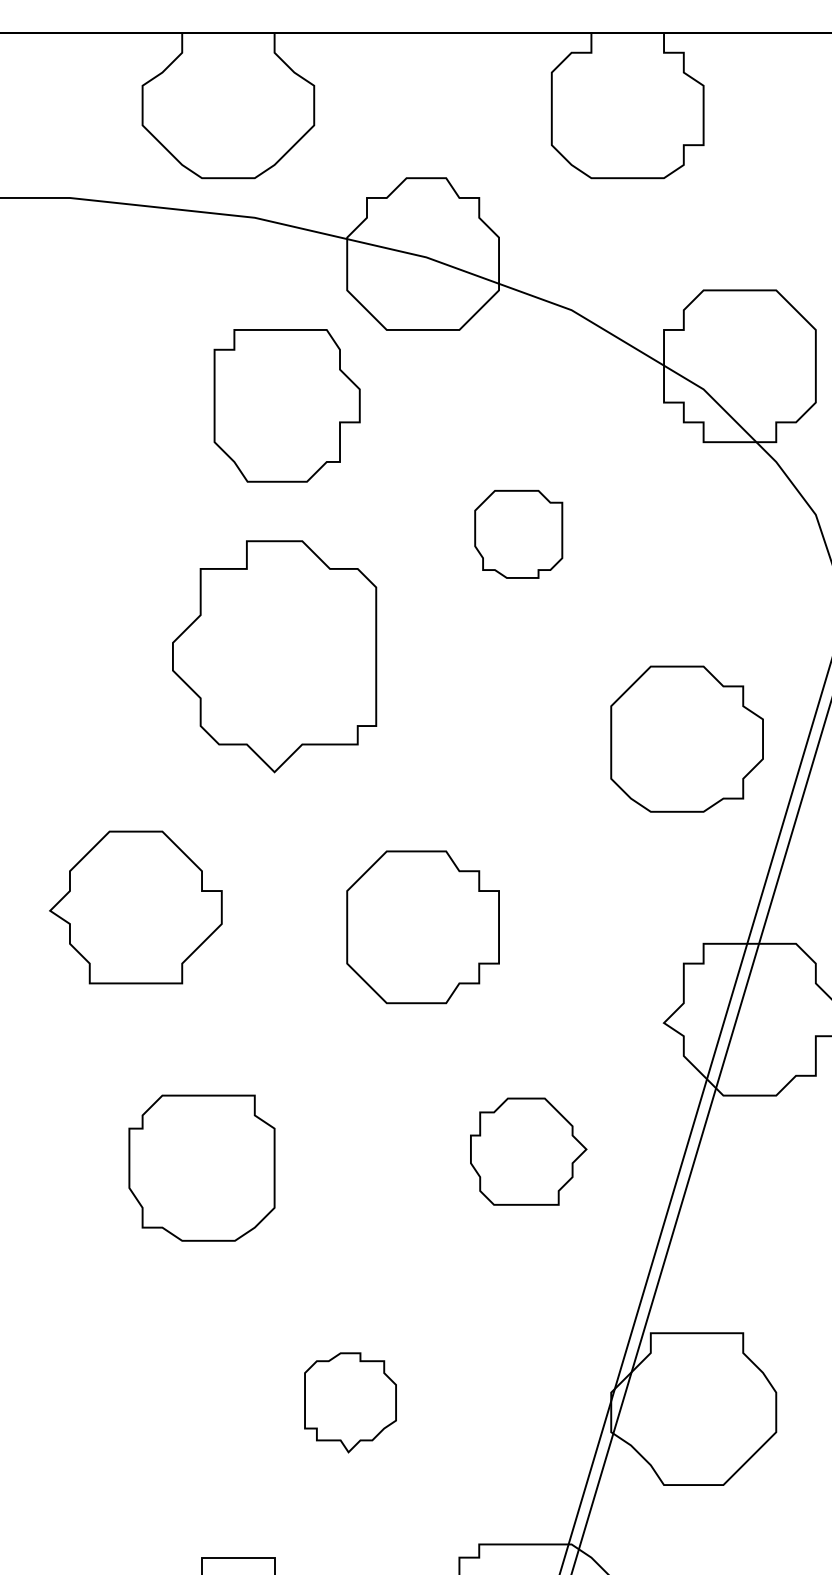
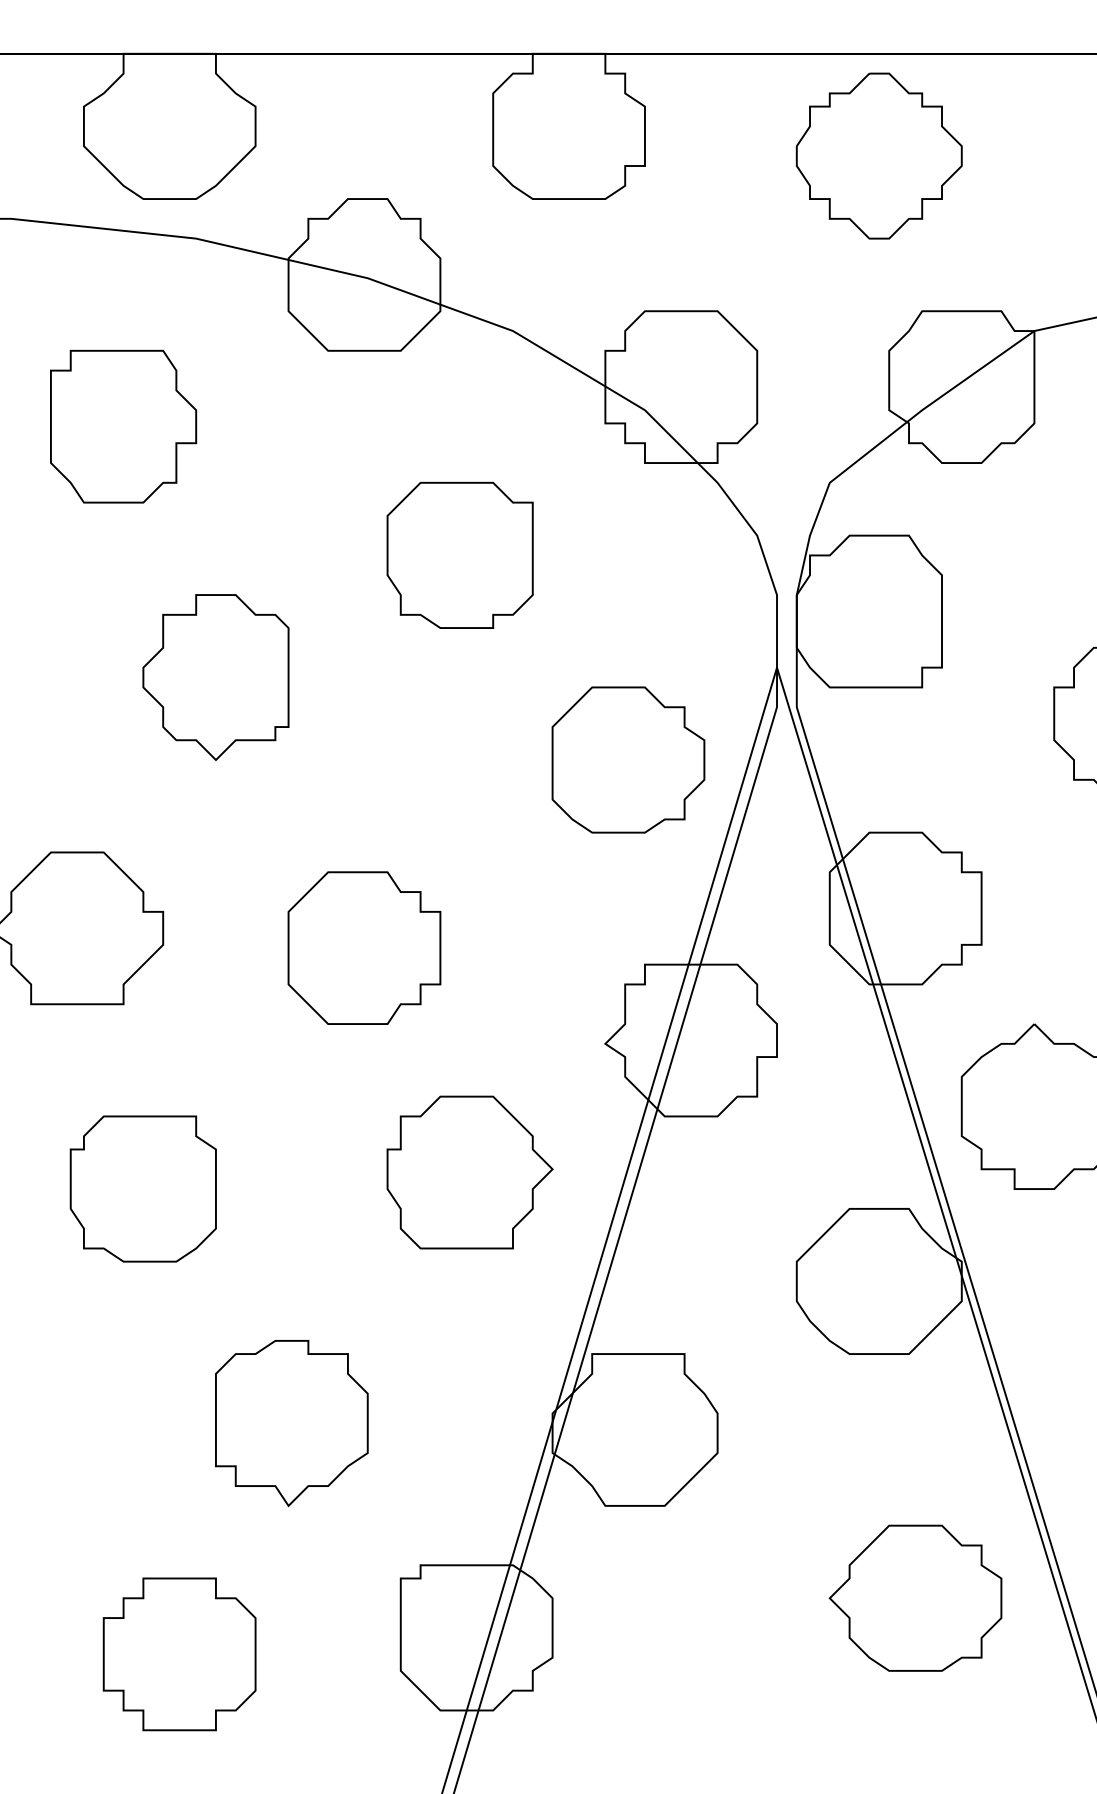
part: (287, 405) -> (123, 426), moved
part: (518, 533) -> (459, 554), size x1.67
part: (274, 656) -> (215, 677), size x0.71
part: (528, 1151) -> (469, 1172), size x1.43
part: (350, 1402) -> (291, 1423), size x1.67

